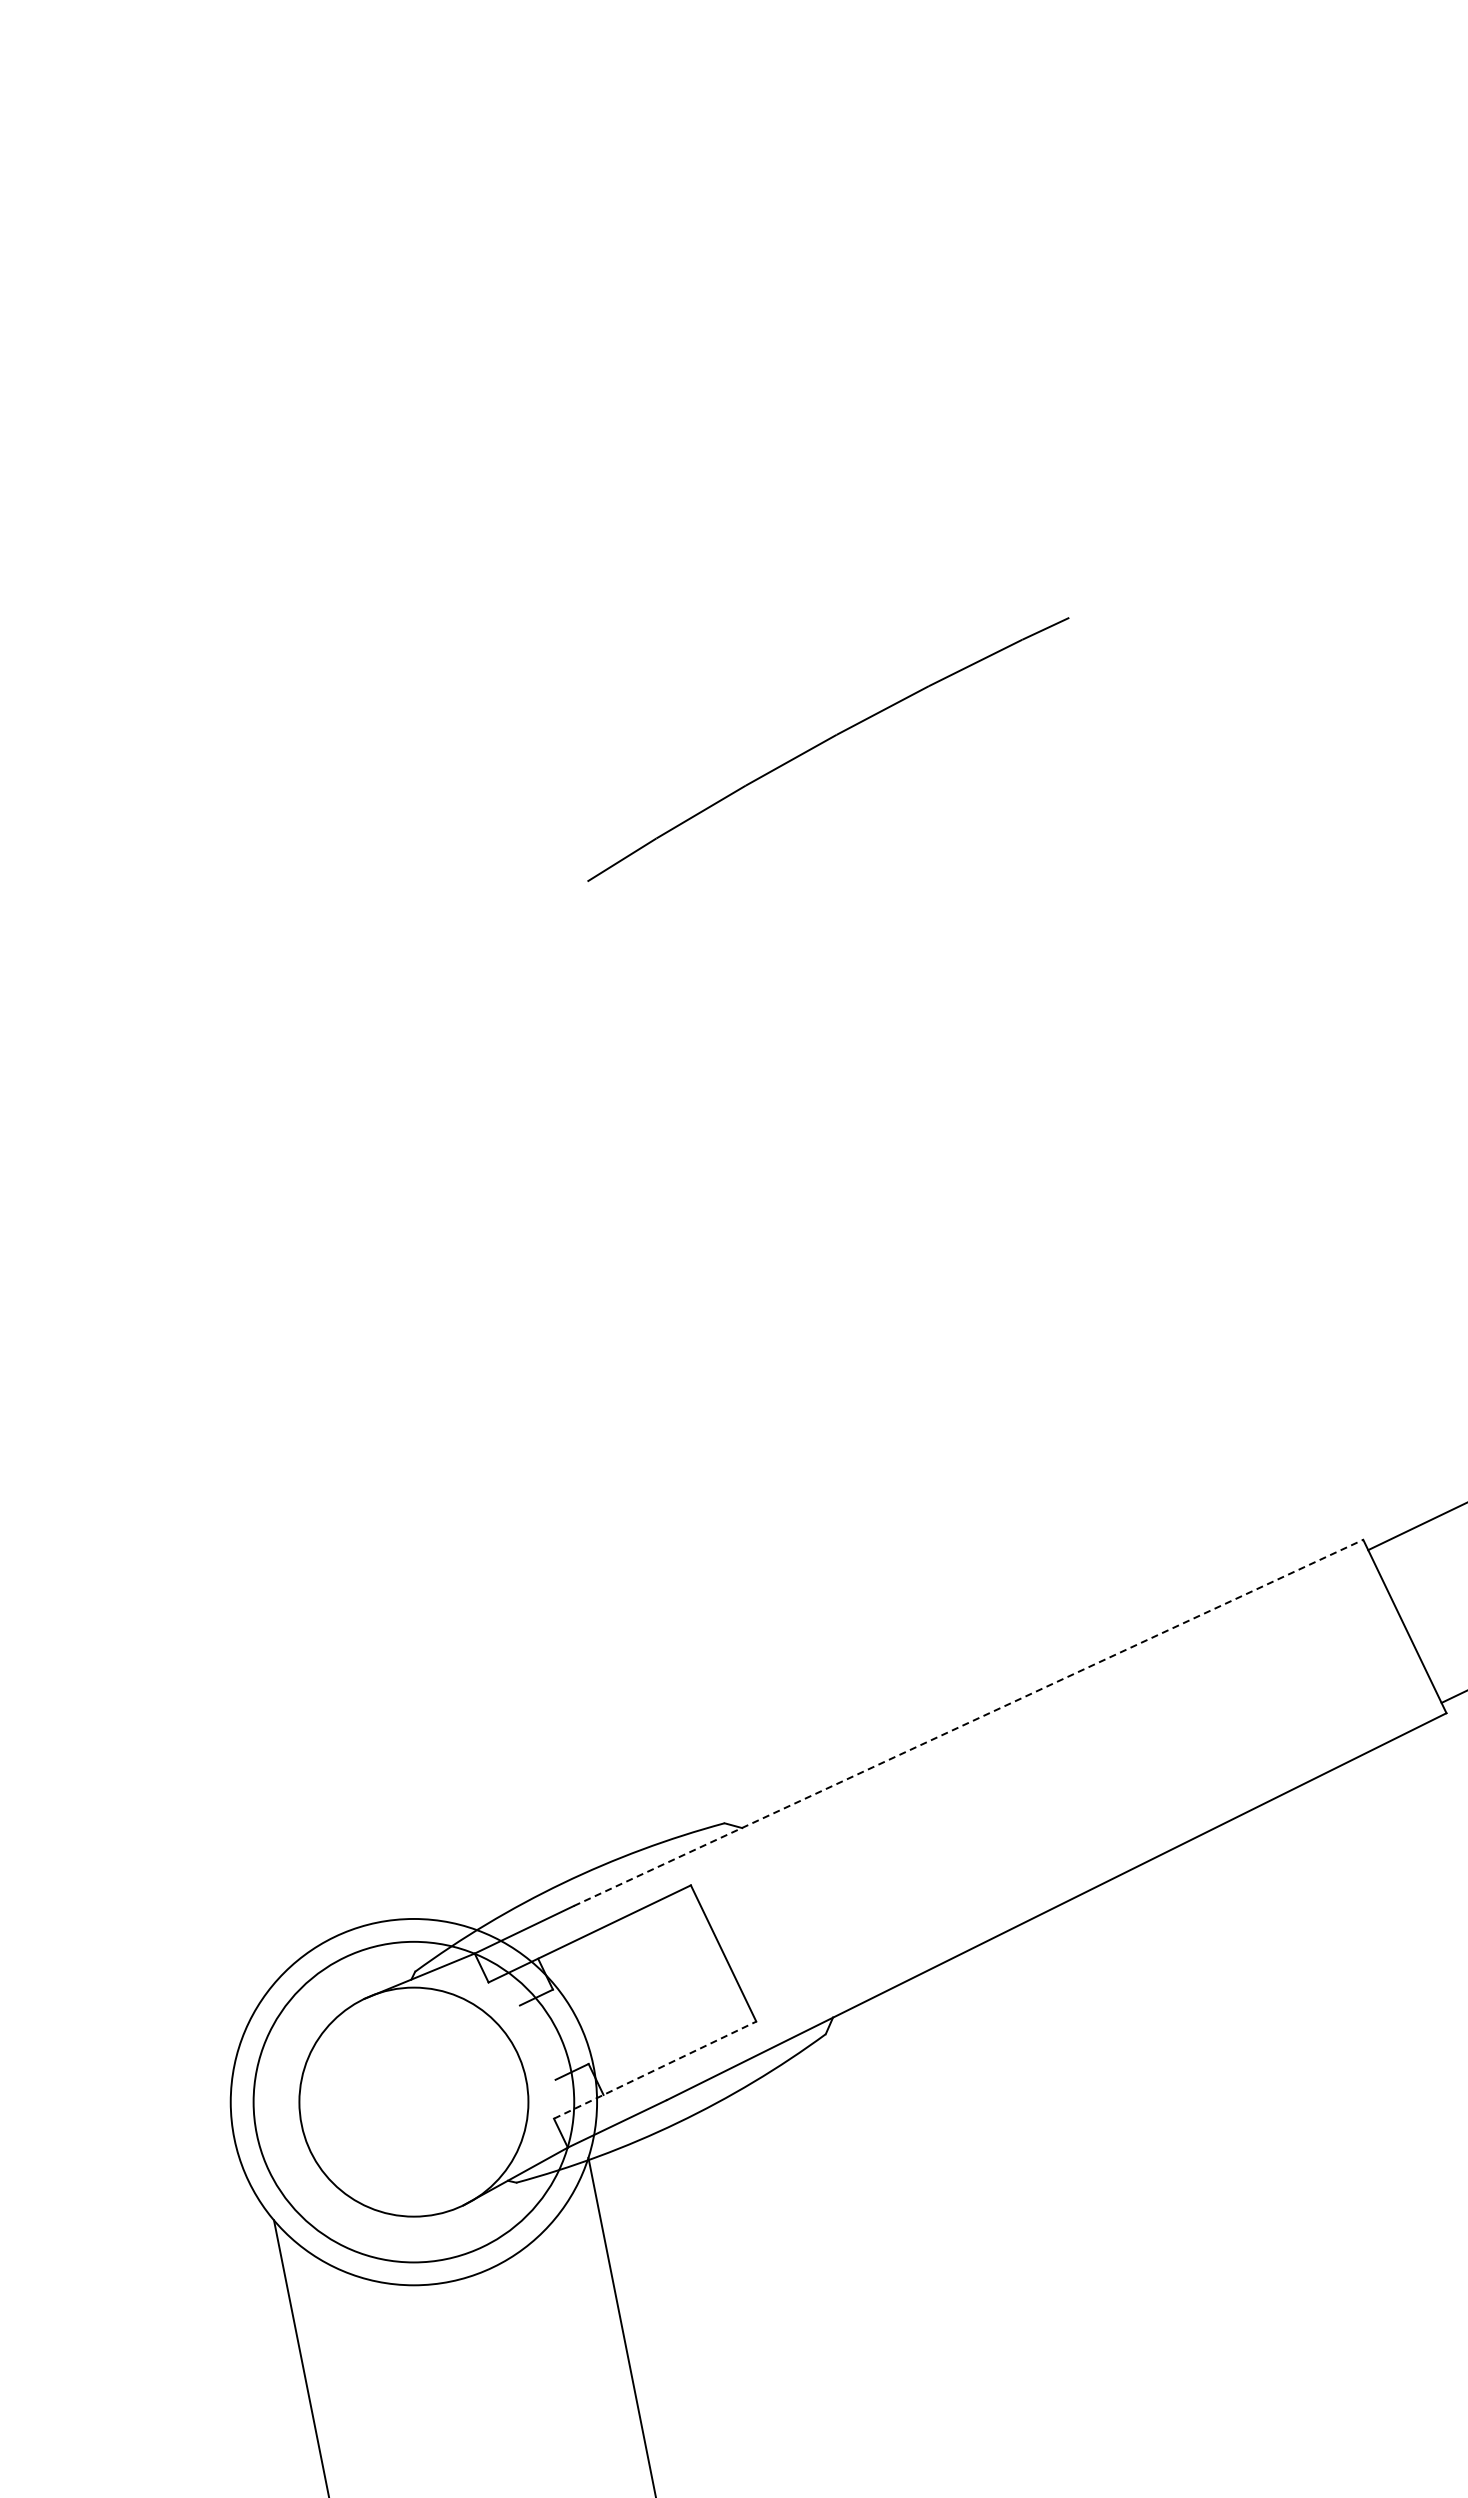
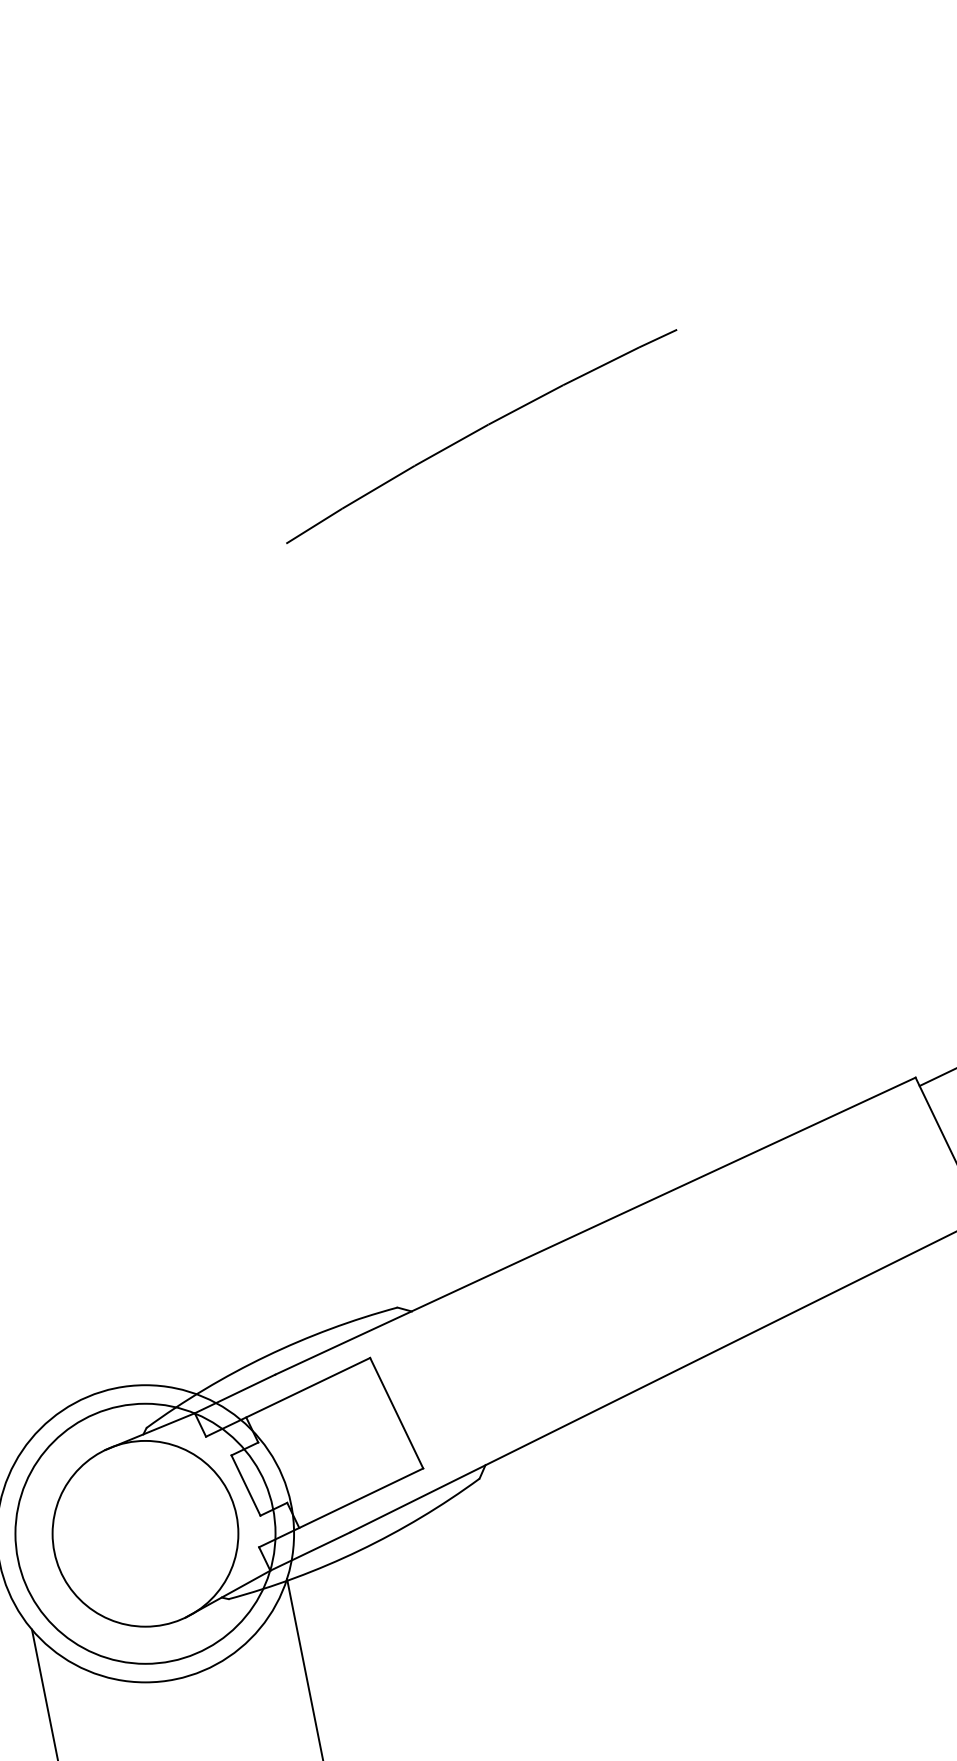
line: (969, 1722) -> (596, 1225), dashed -> solid
line: (537, 2042) -> (245, 1485), added
line: (655, 2069) -> (341, 1507), dashed -> solid

